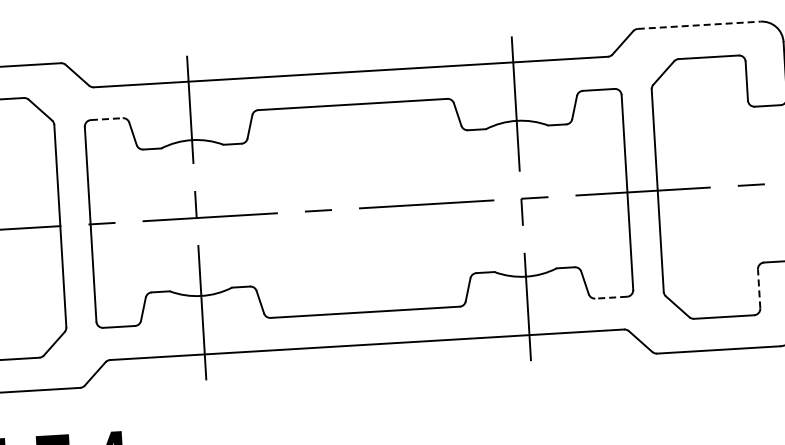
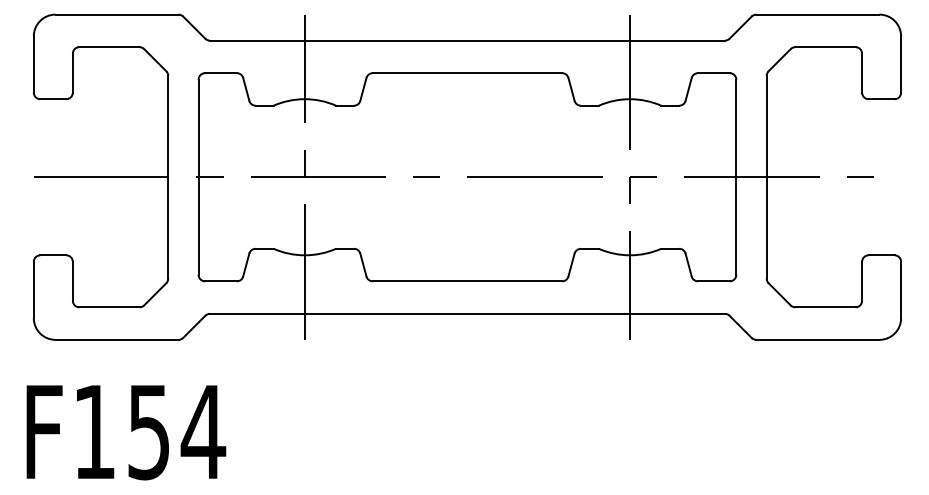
line: (698, 25) -> (817, 14), dashed -> solid
line: (107, 119) -> (221, 73), dashed -> solid
line: (759, 289) -> (862, 281), dashed -> solid
line: (610, 297) -> (713, 281), dashed -> solid

